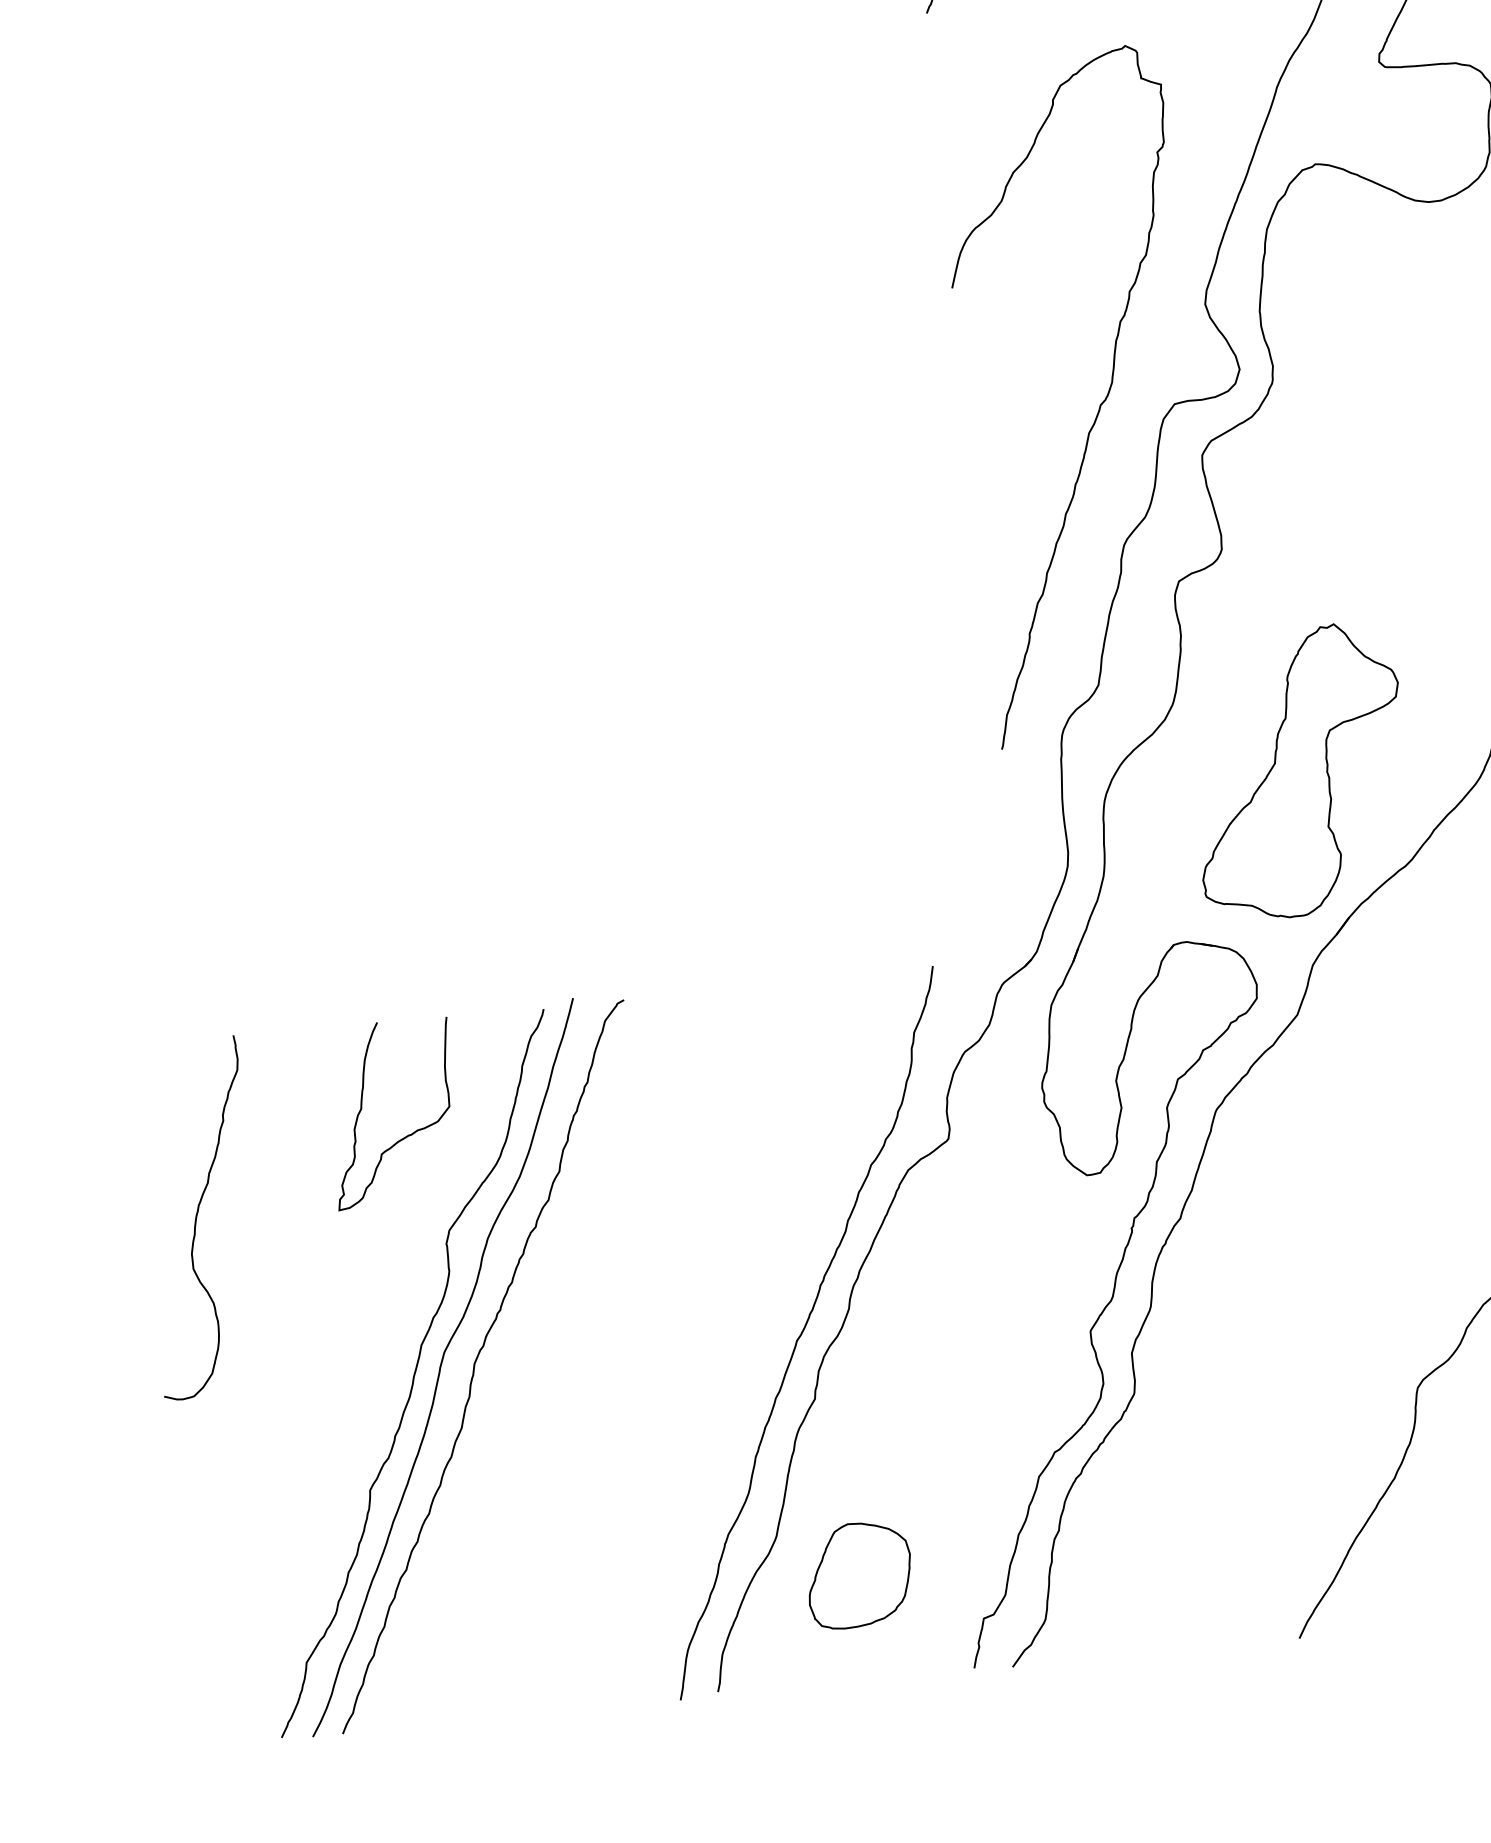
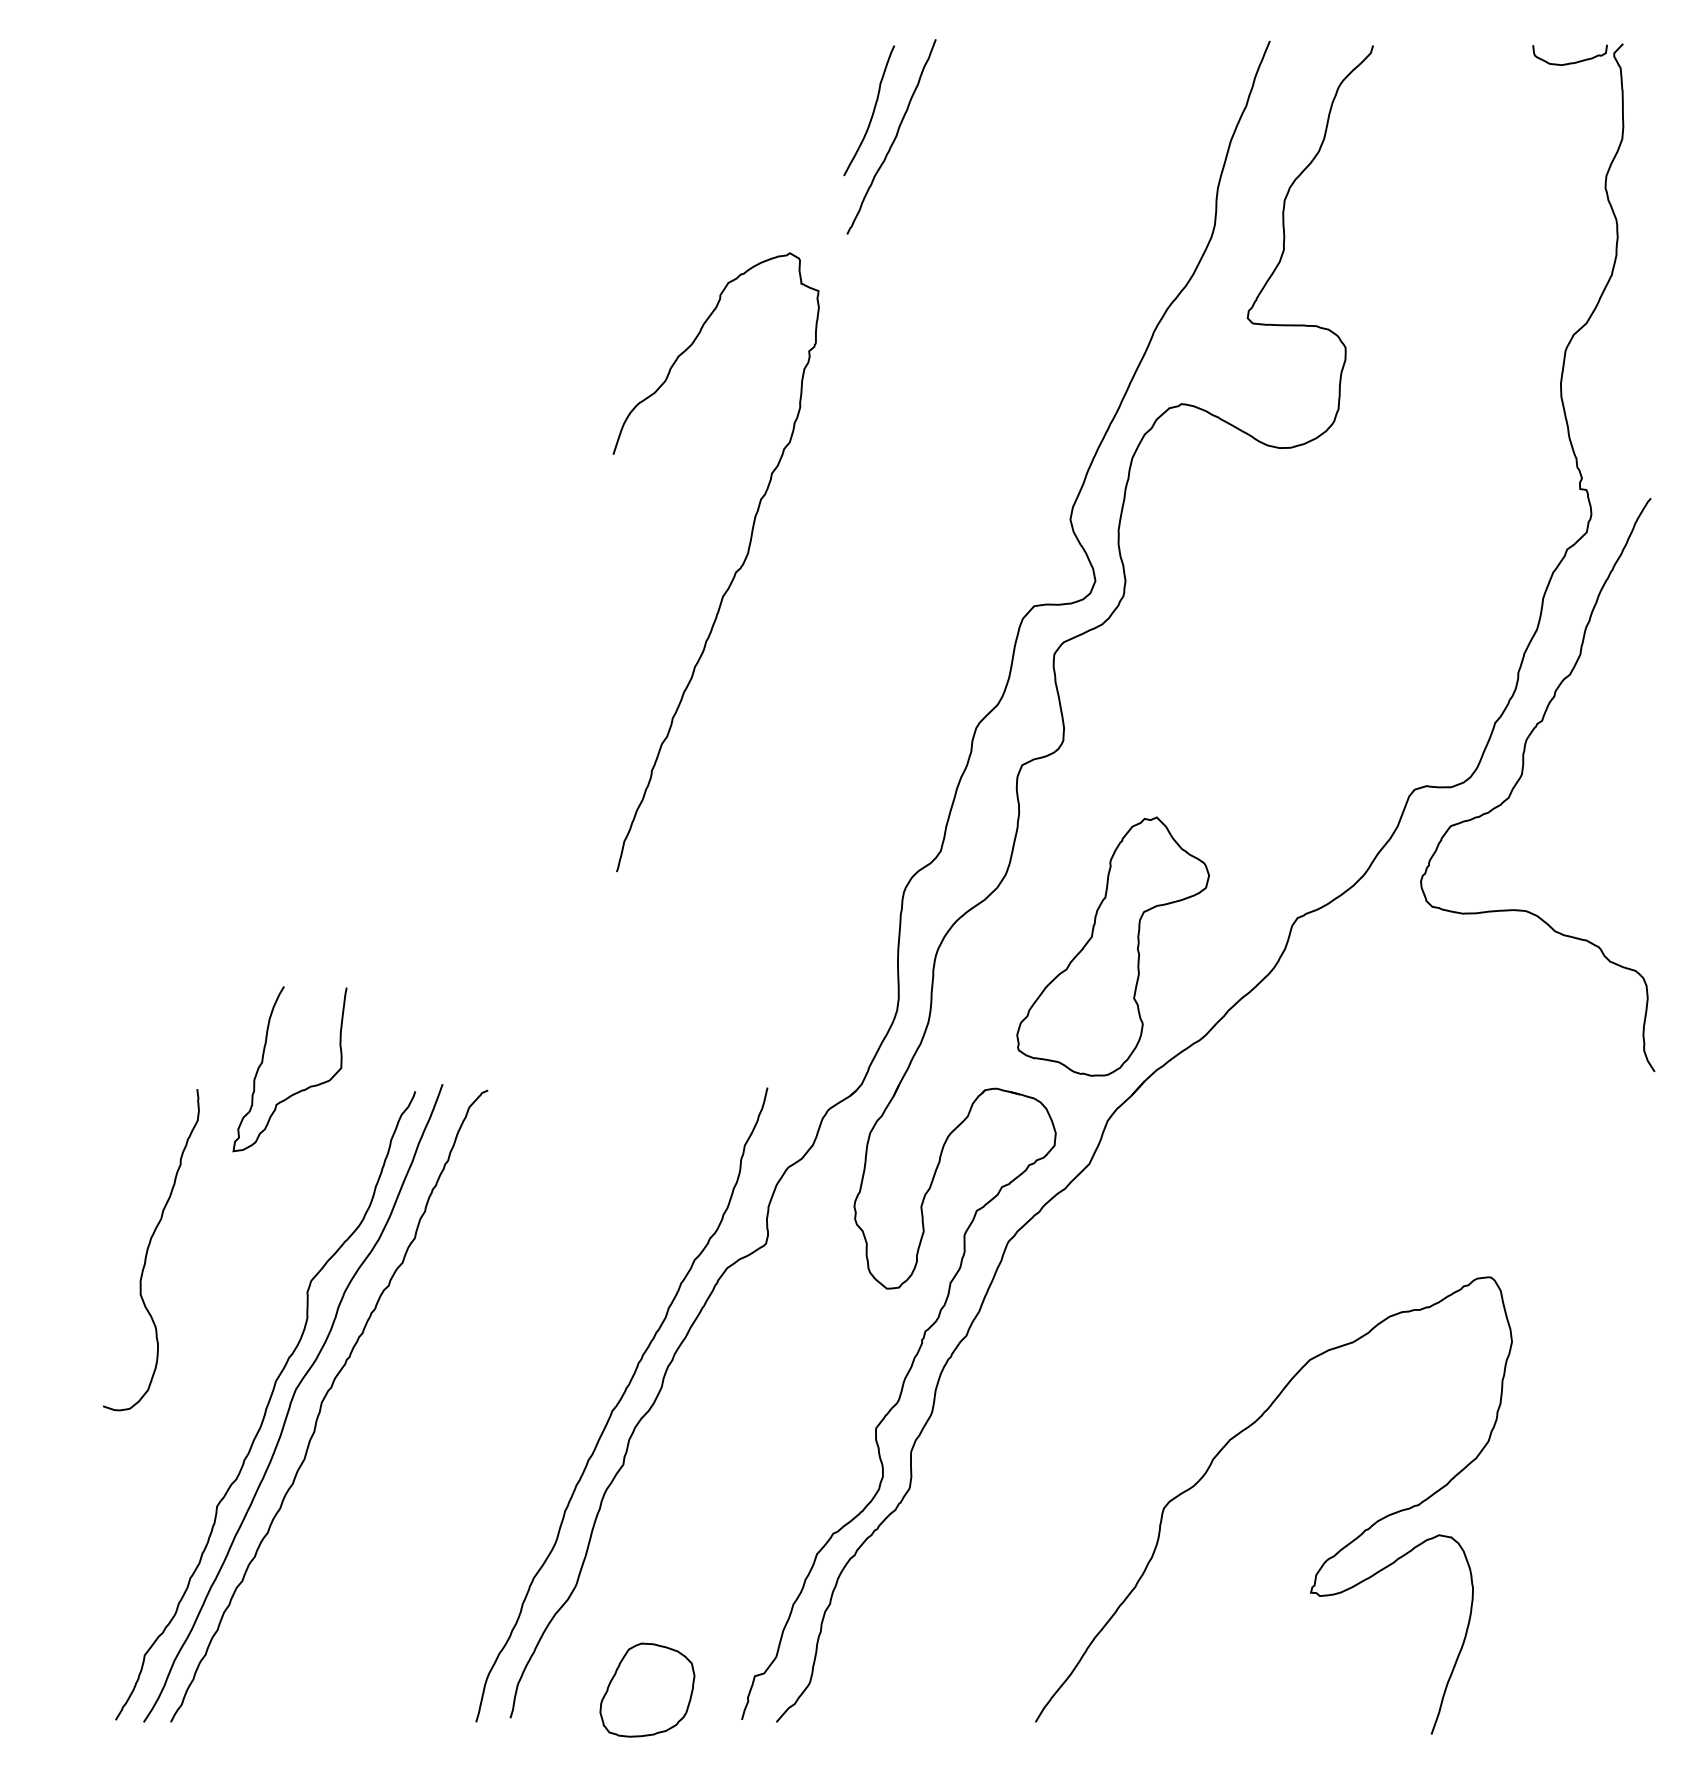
curve: (1099, 405) -> (734, 572), moved
curve: (405, 1135) -> (299, 1090), moved
curve: (197, 1219) -> (148, 1250), moved
part: (859, 1574) -> (647, 1689), moved

